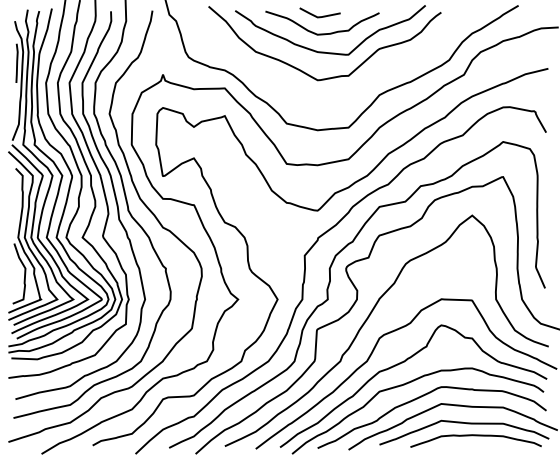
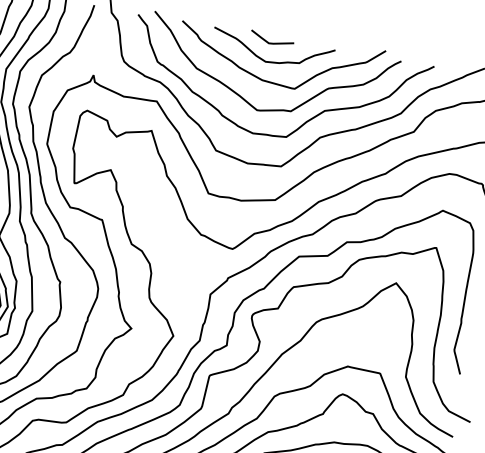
curve: (363, 82) -> (305, 121), added

